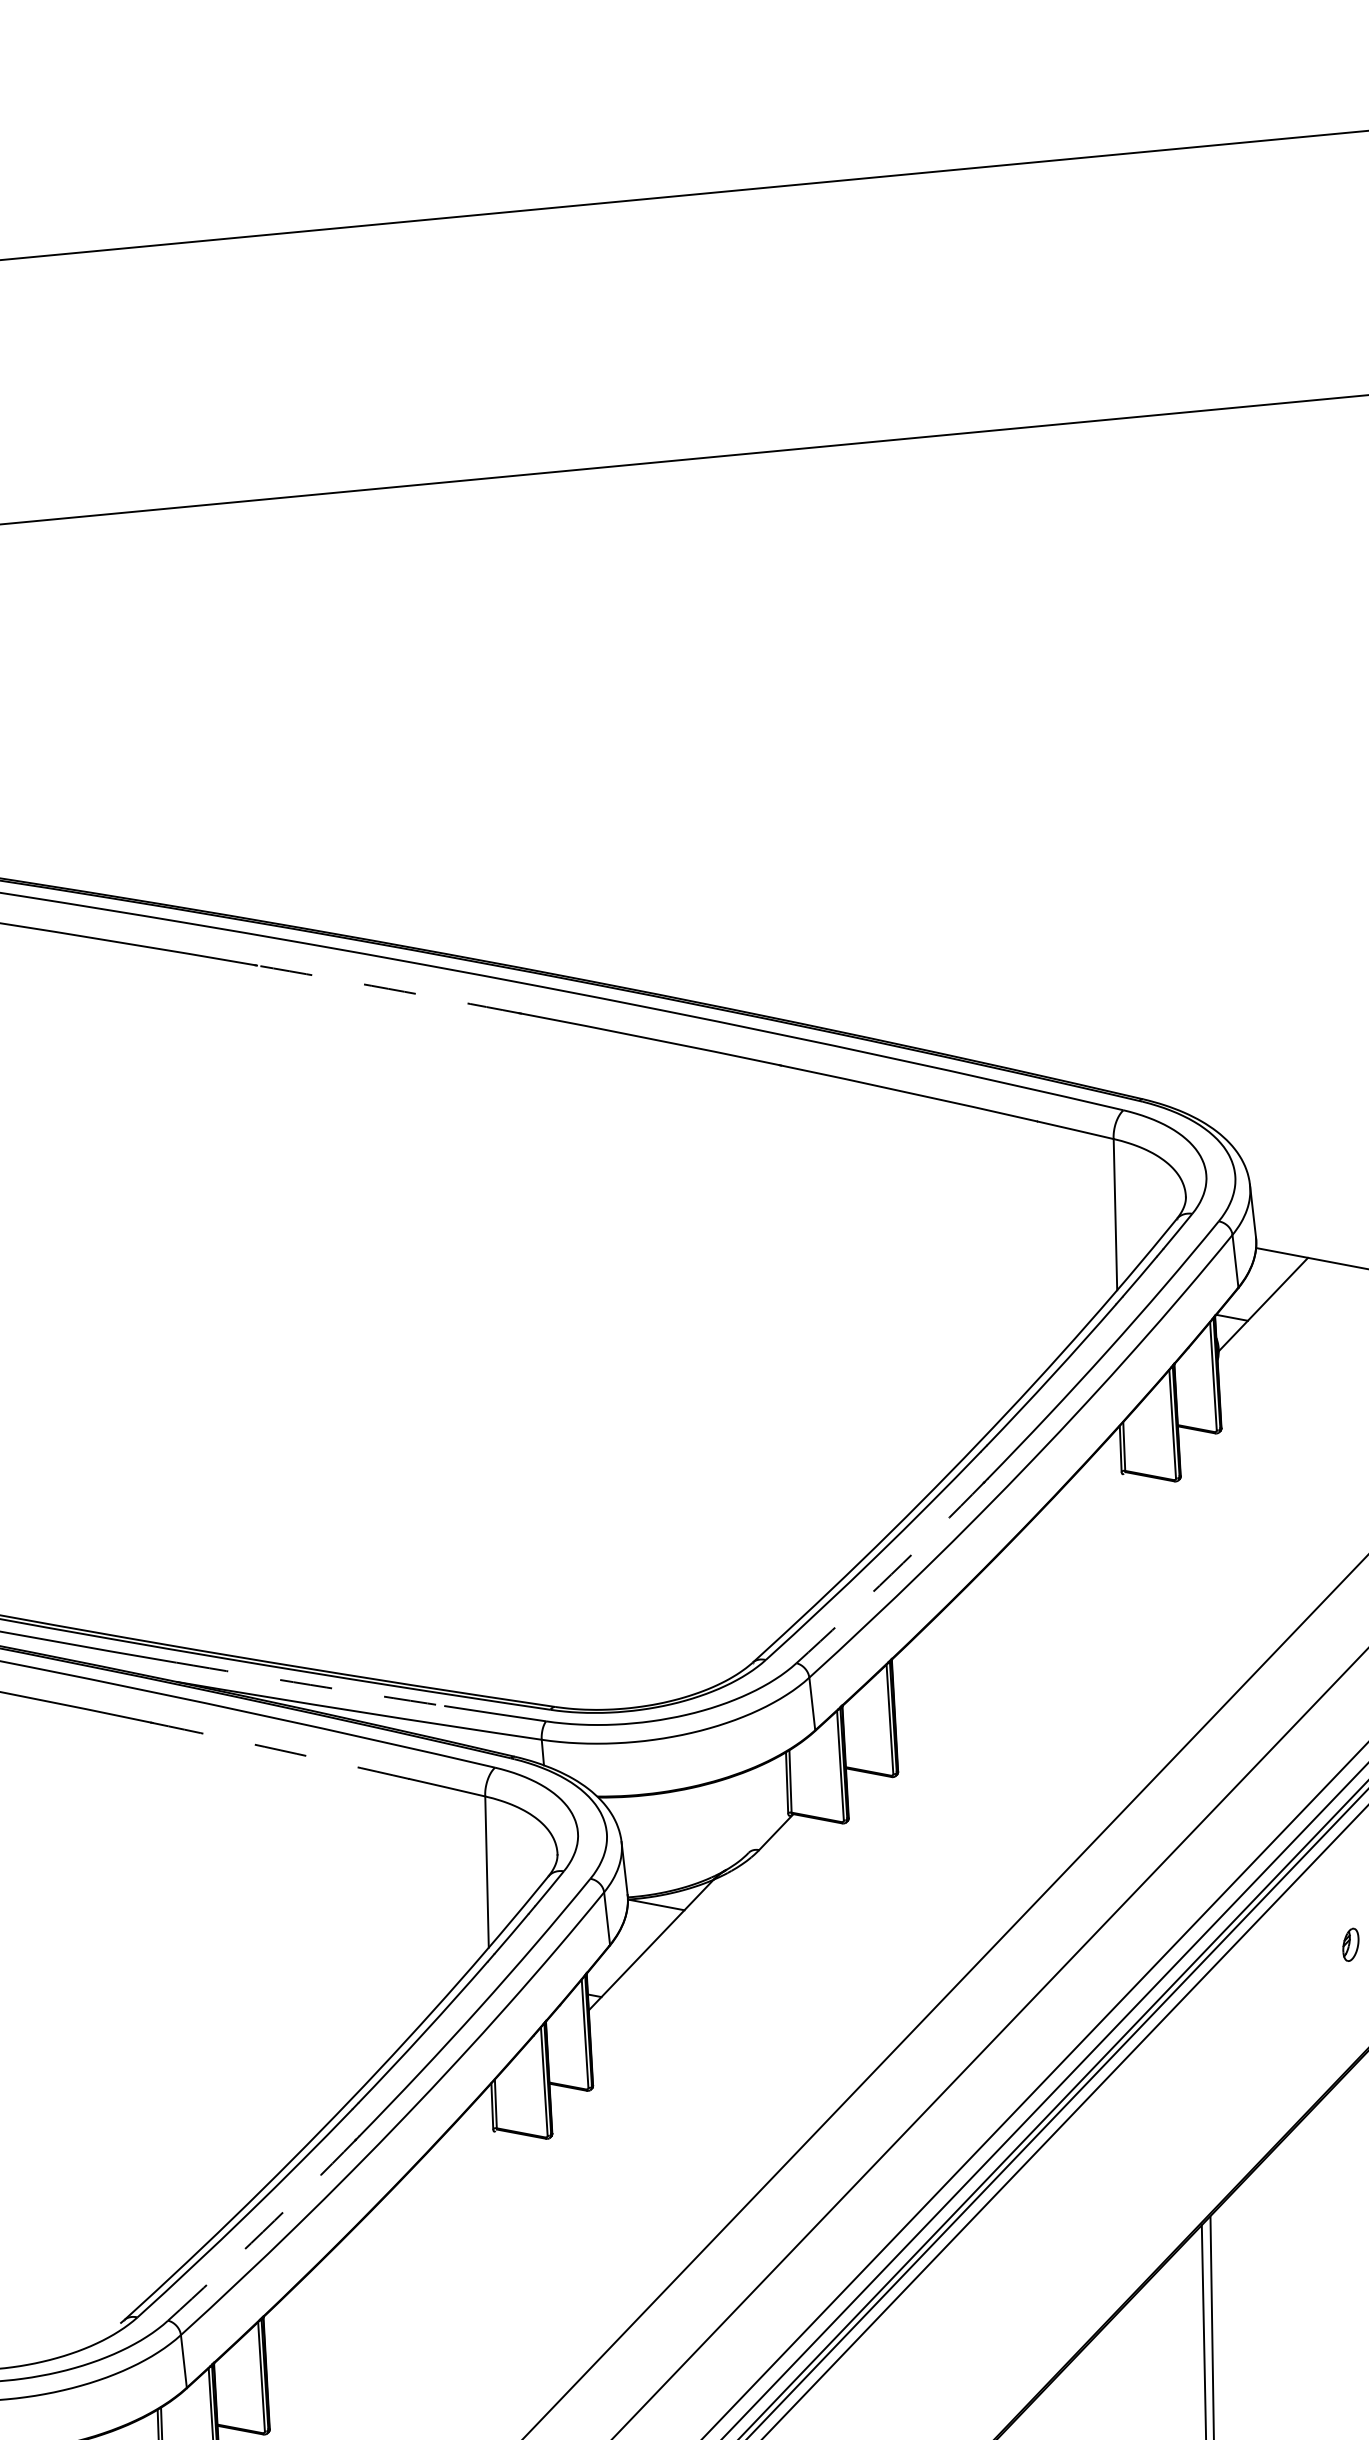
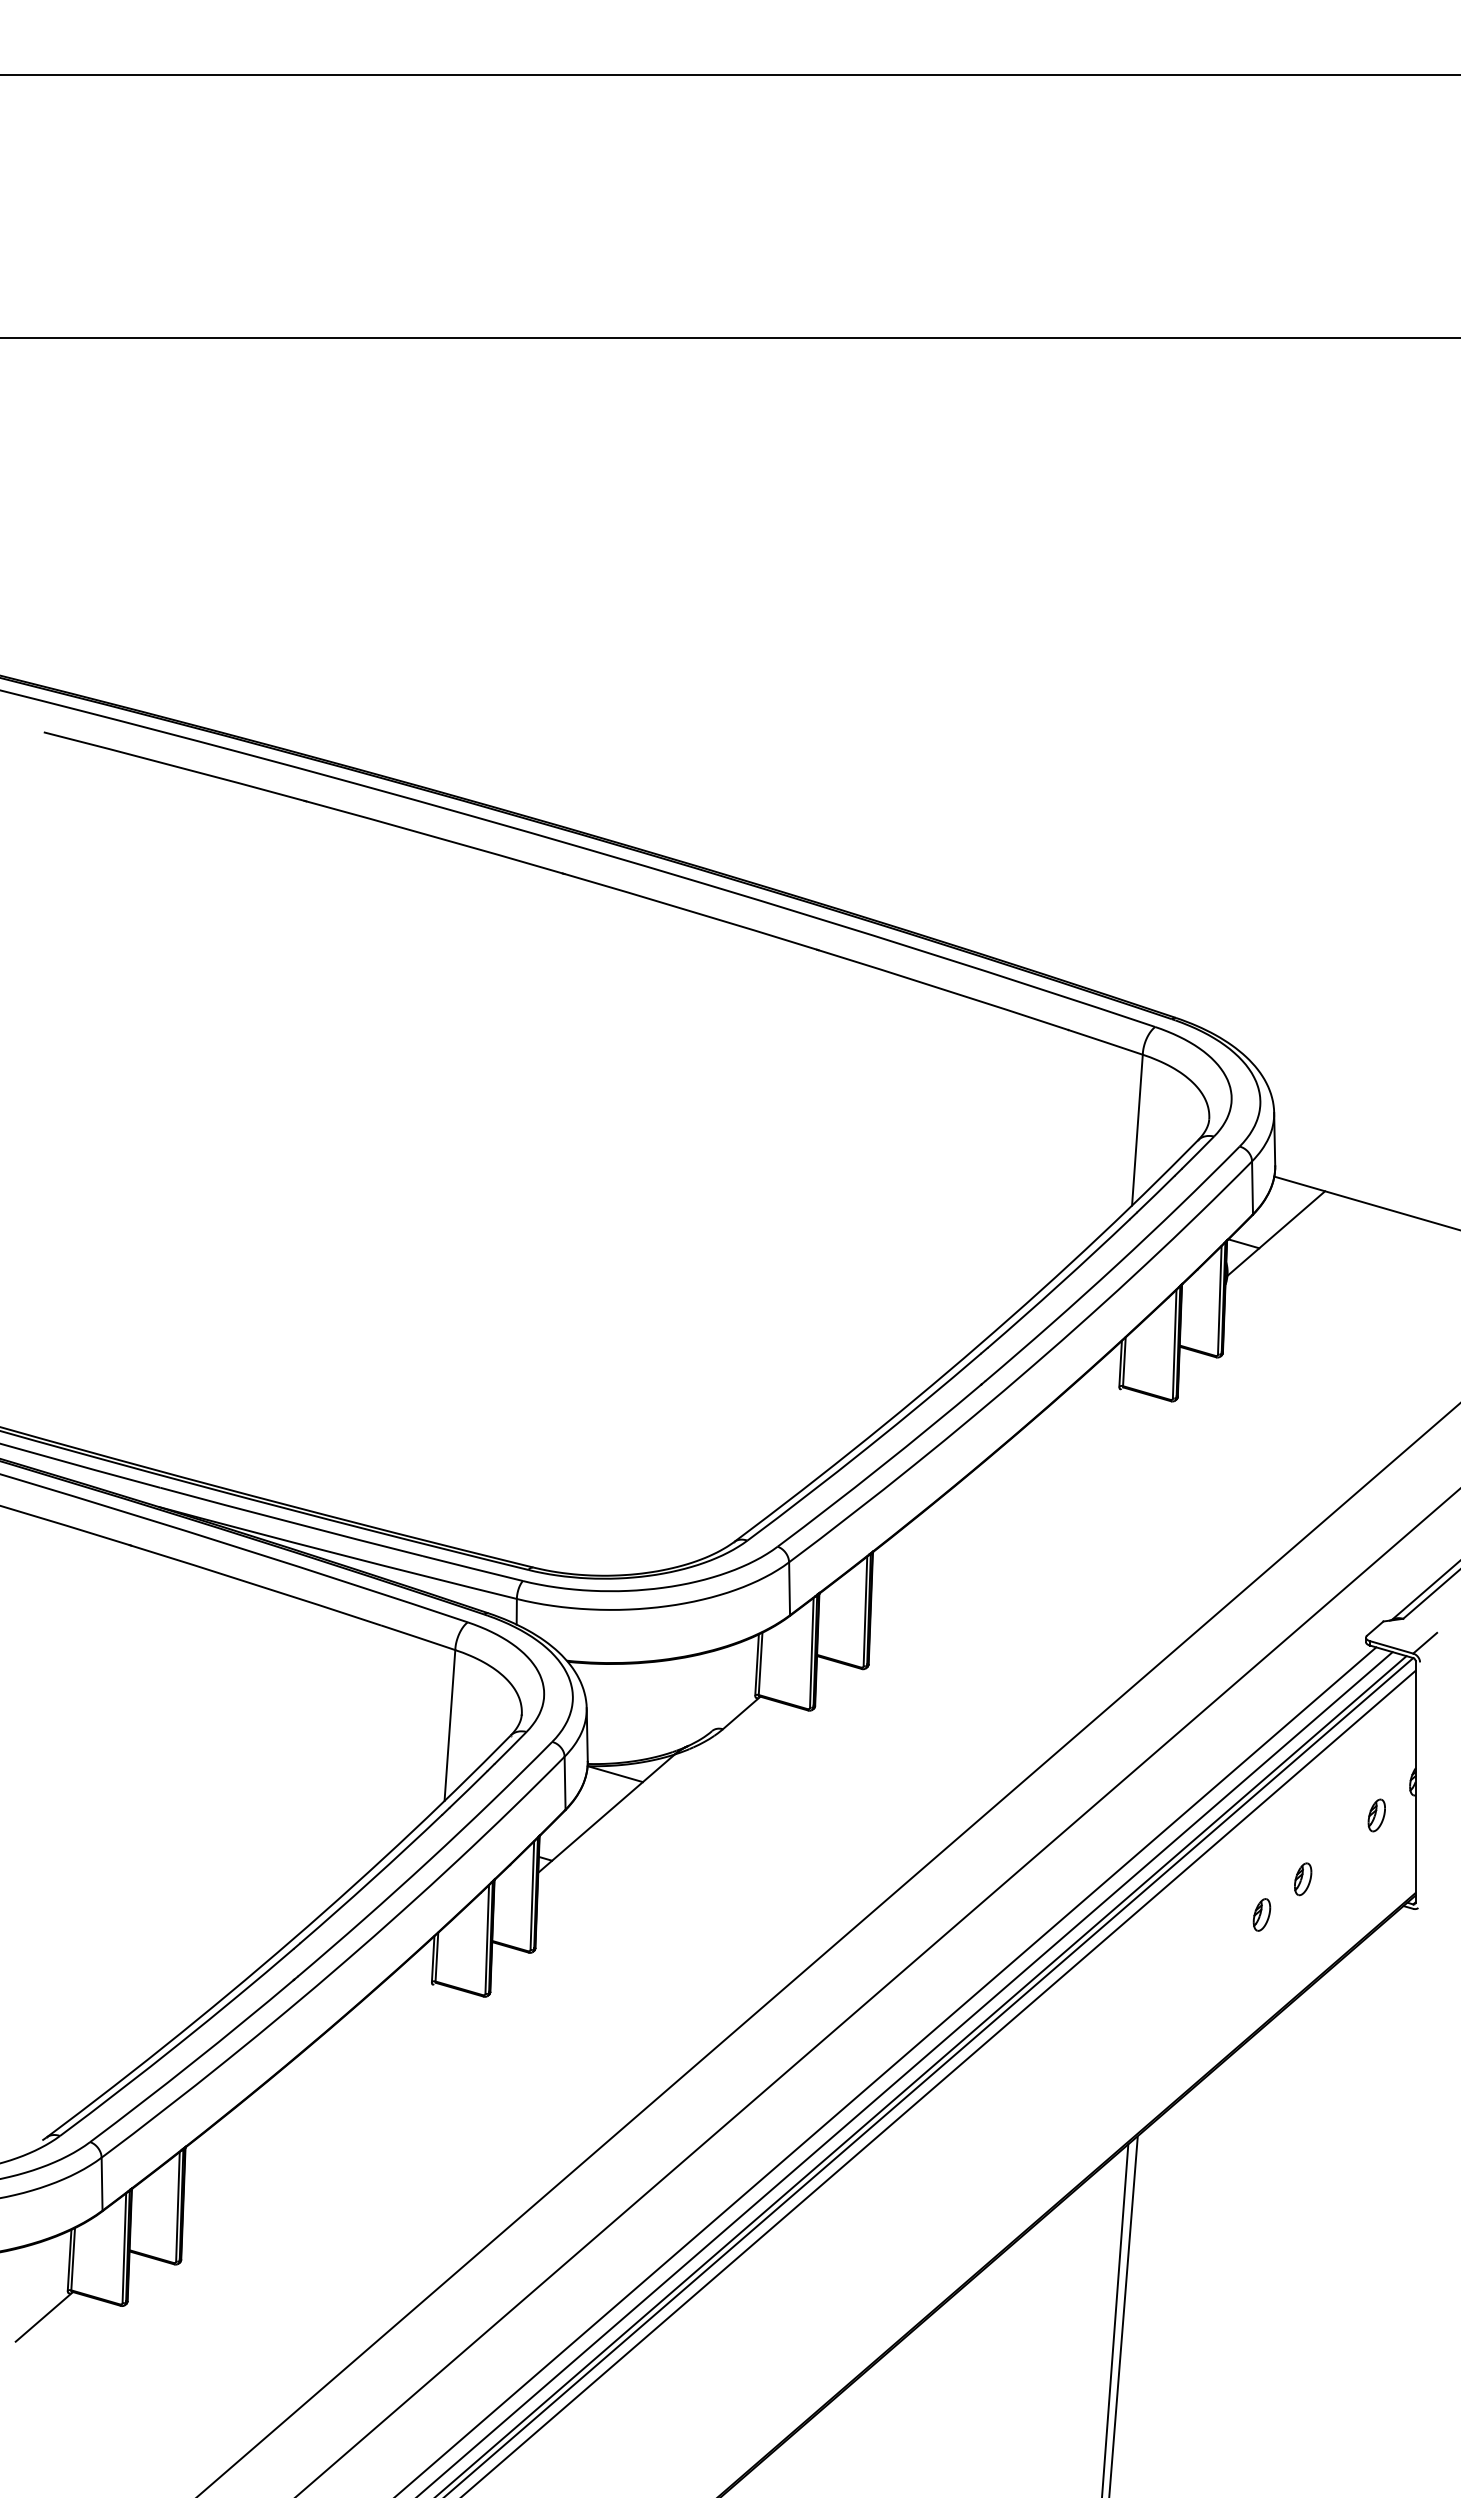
arc: (387, 988) -> (434, 836), dashed -> solid
arc: (891, 1574) -> (880, 1467), dashed -> solid
arc: (310, 1684) -> (291, 1522), dashed -> solid
arc: (281, 1749) -> (256, 1584), dashed -> solid
part: (1312, 1983) -> (1261, 1914), added
arc: (263, 2231) -> (193, 2062), dashed -> solid

